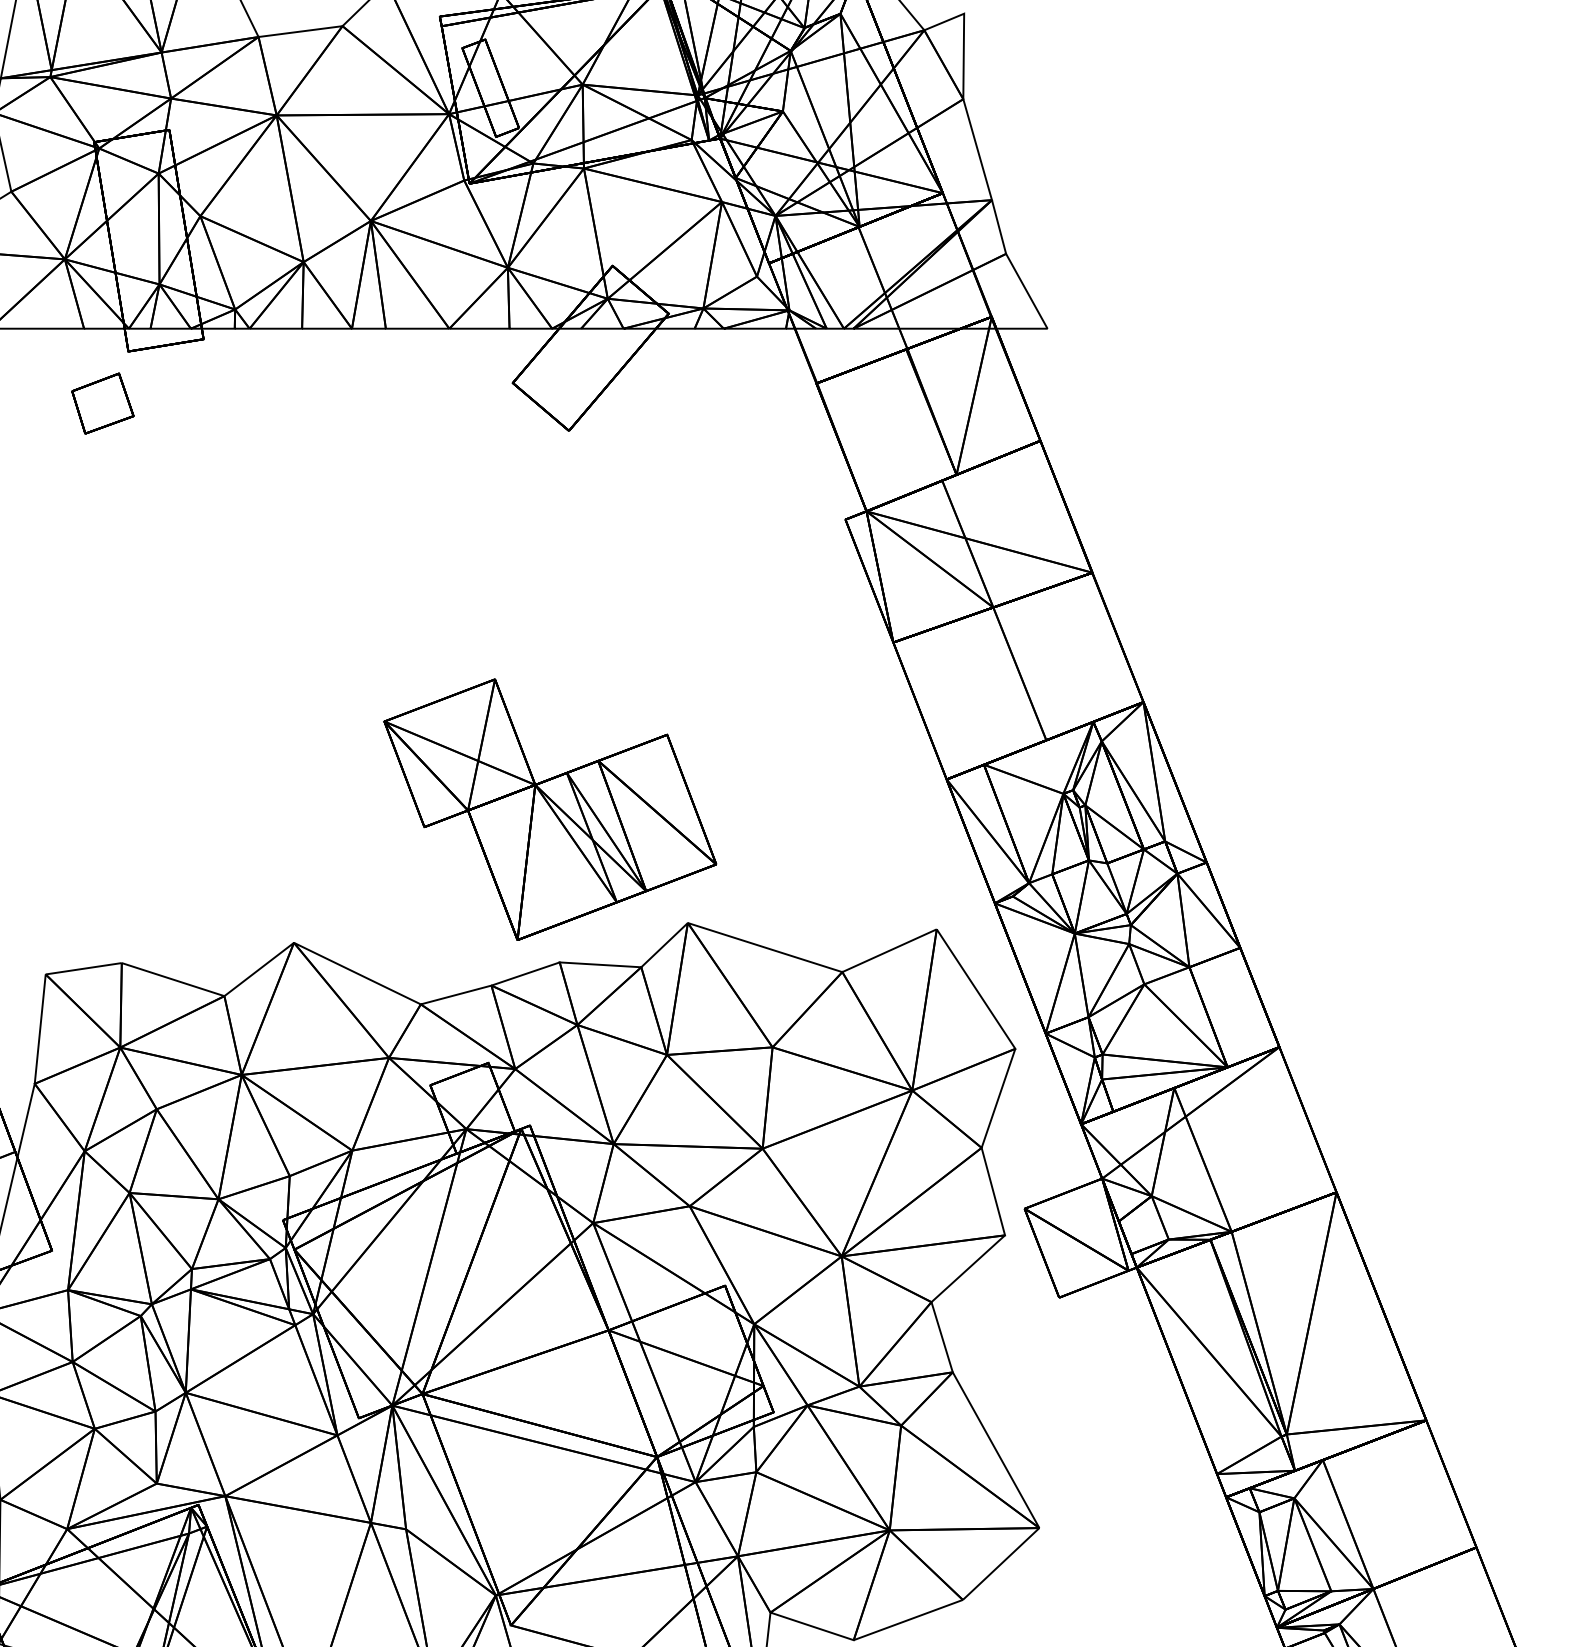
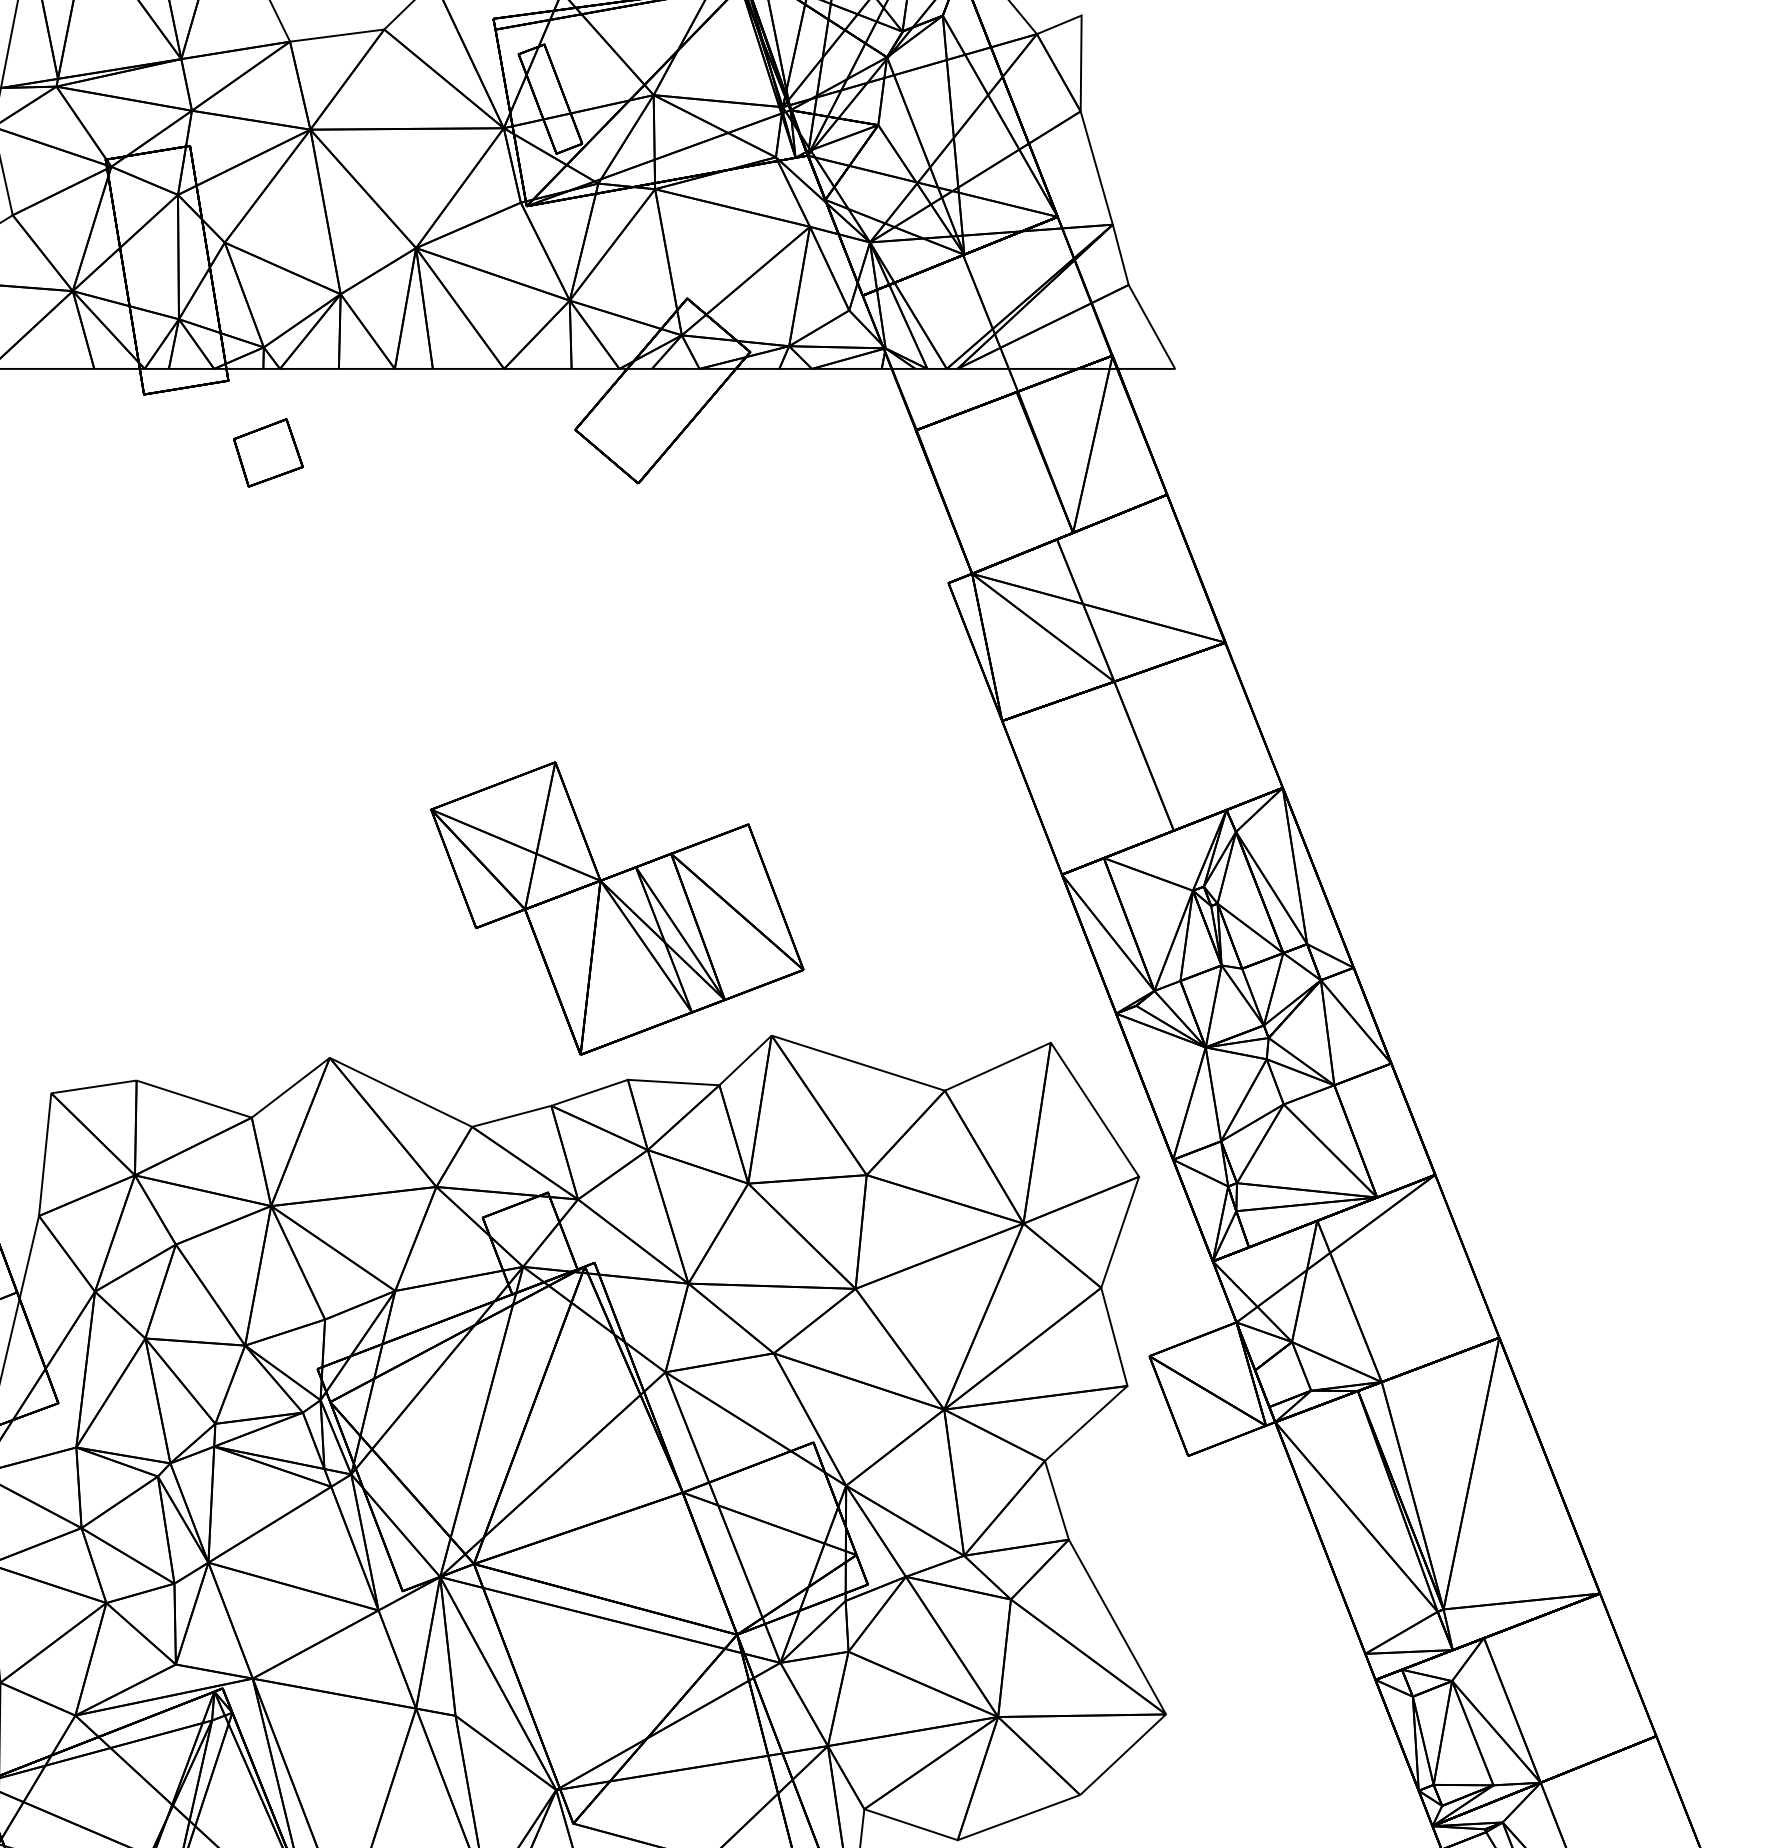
part: (102, 403) -> (268, 452), moved

